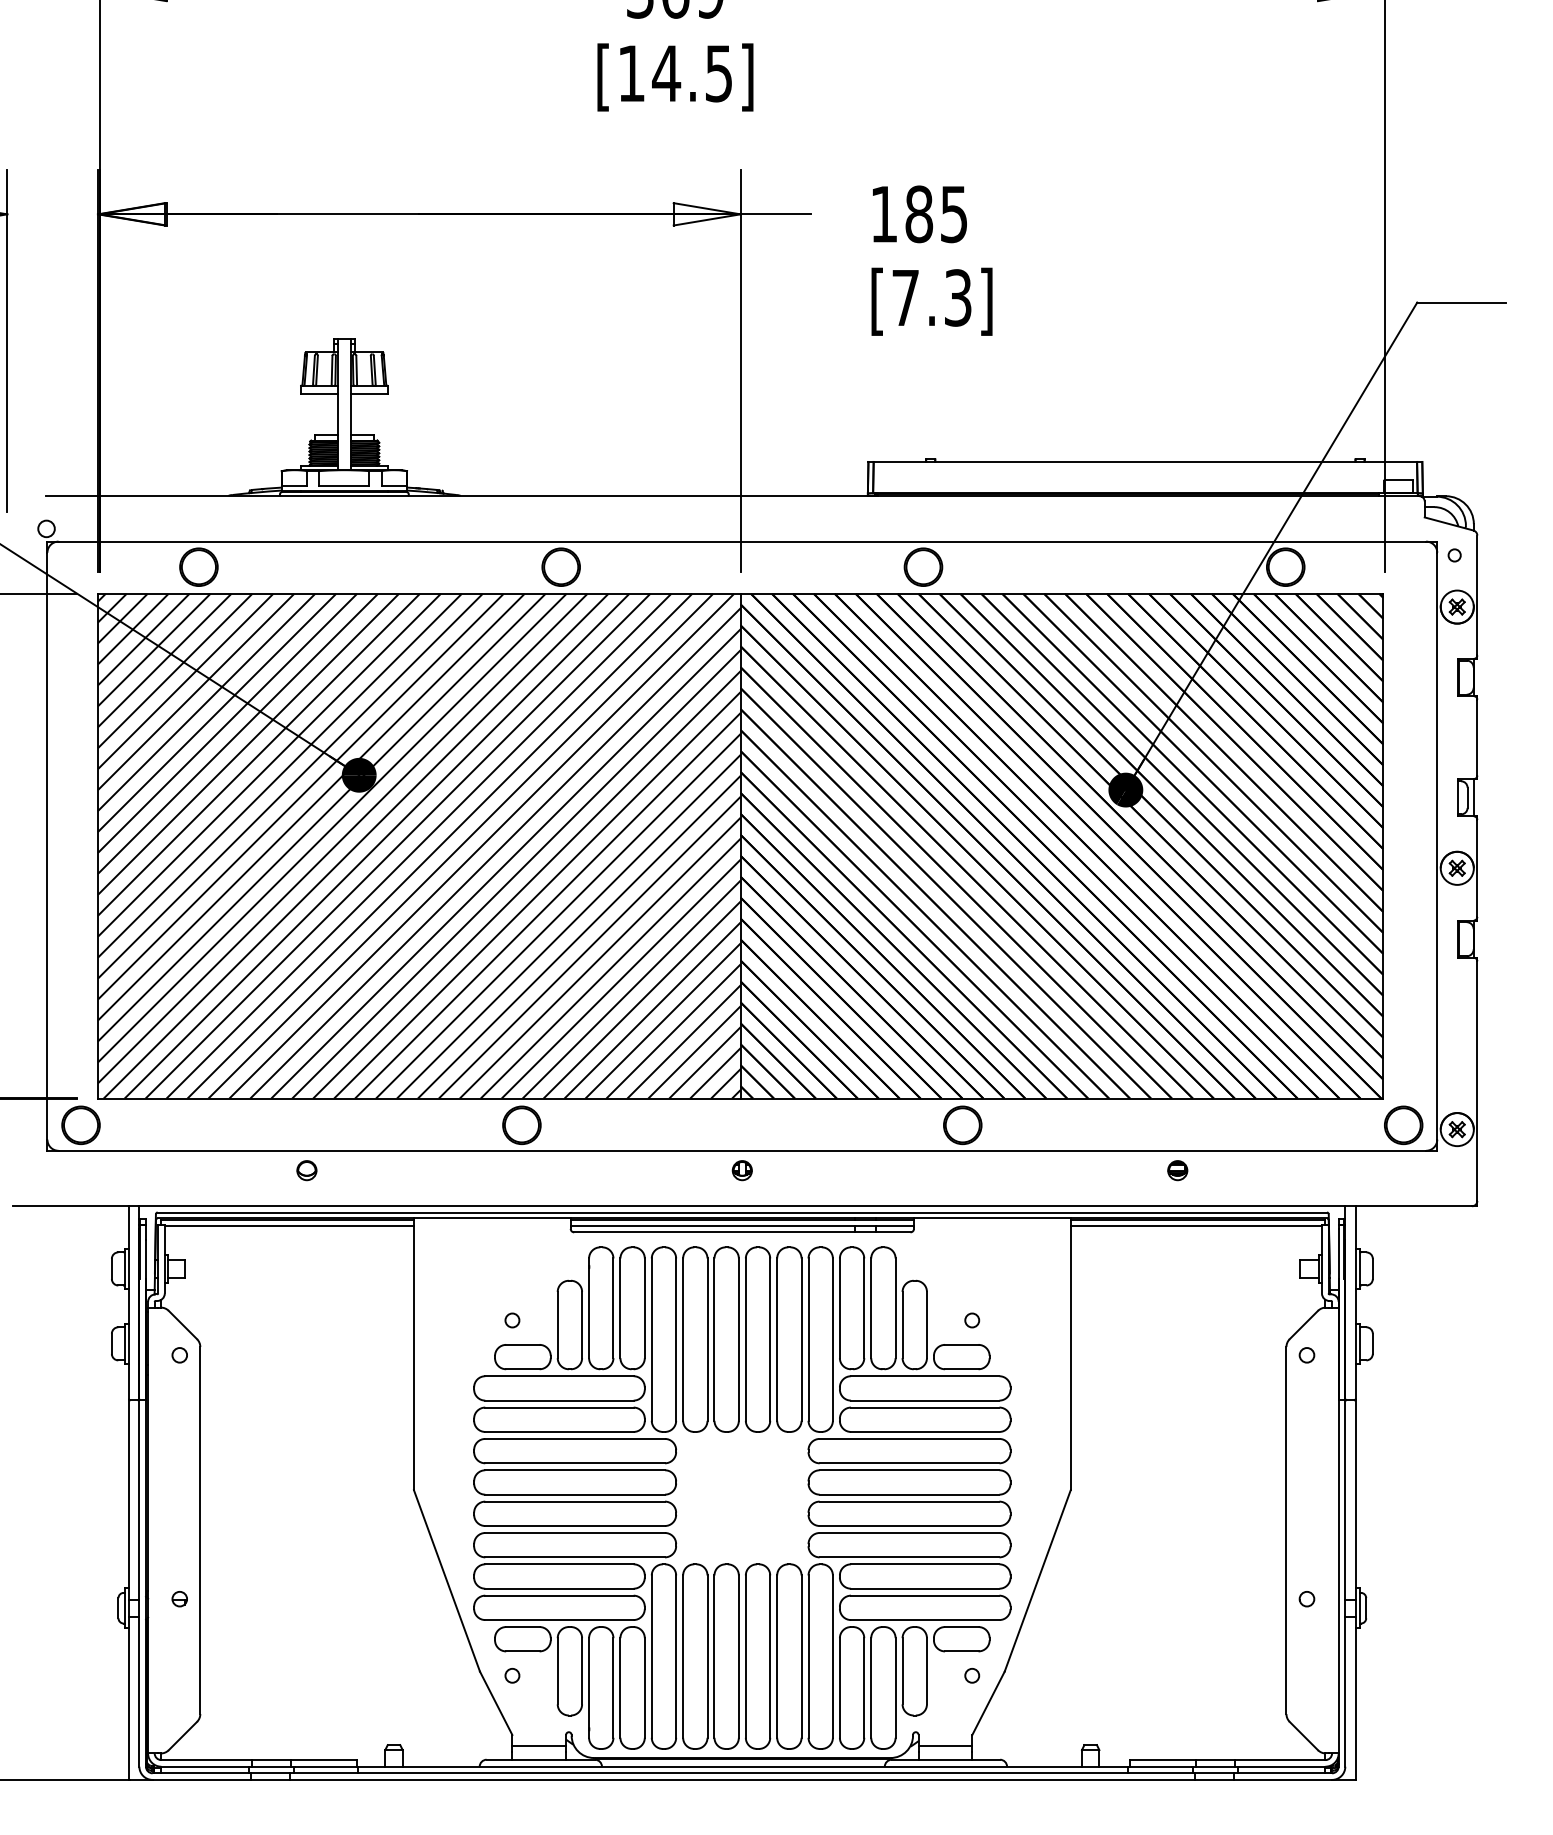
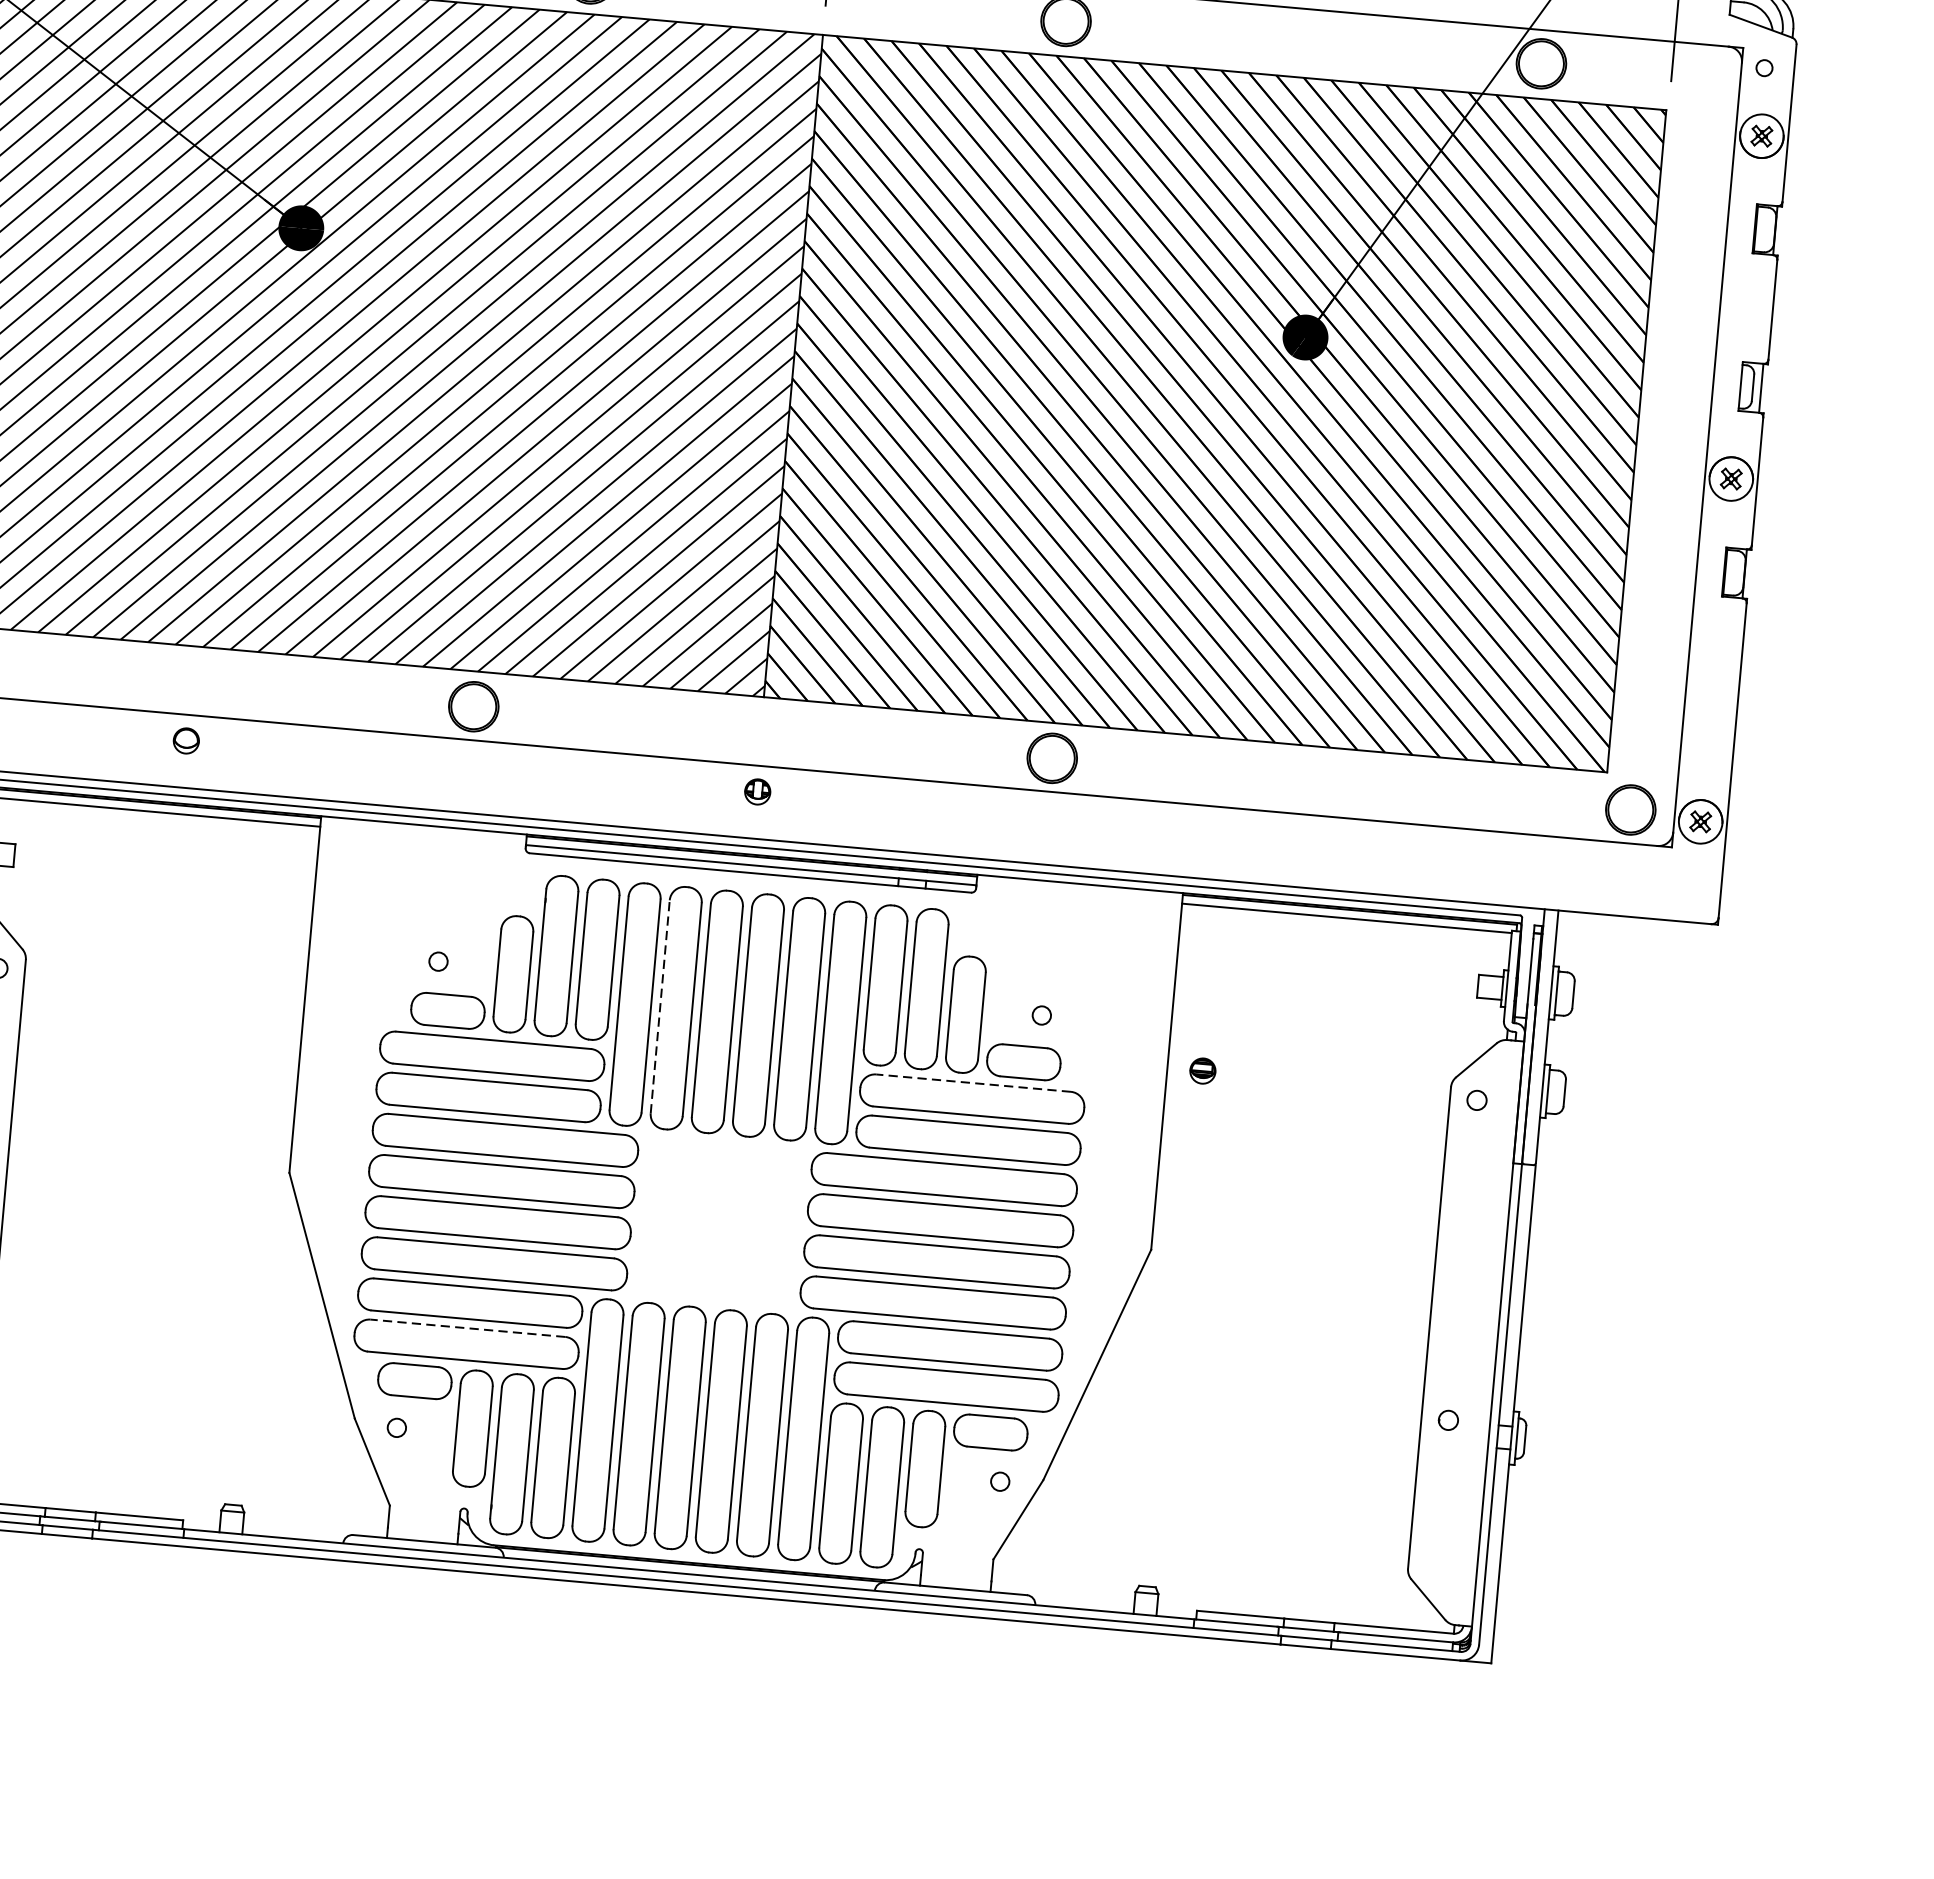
part: (1177, 1170) -> (1202, 1070), moved
line: (683, 1339) -> (660, 1006), solid -> dashed
line: (924, 1376) -> (972, 1083), solid -> dashed
line: (558, 1595) -> (466, 1327), solid -> dashed
line: (539, 1746) -> (424, 1523), removed
line: (945, 1746) -> (956, 1571), removed

